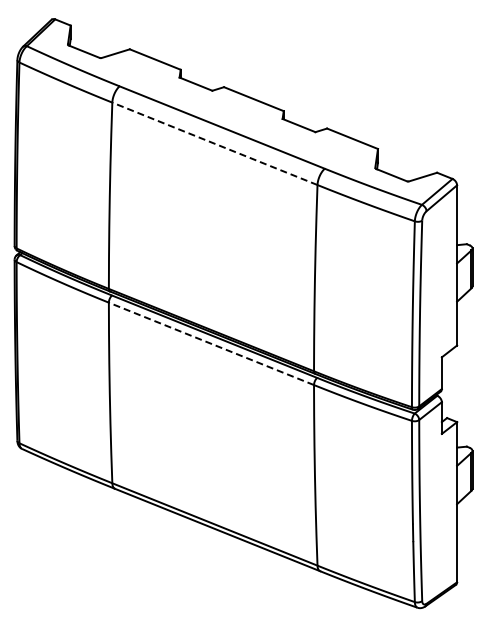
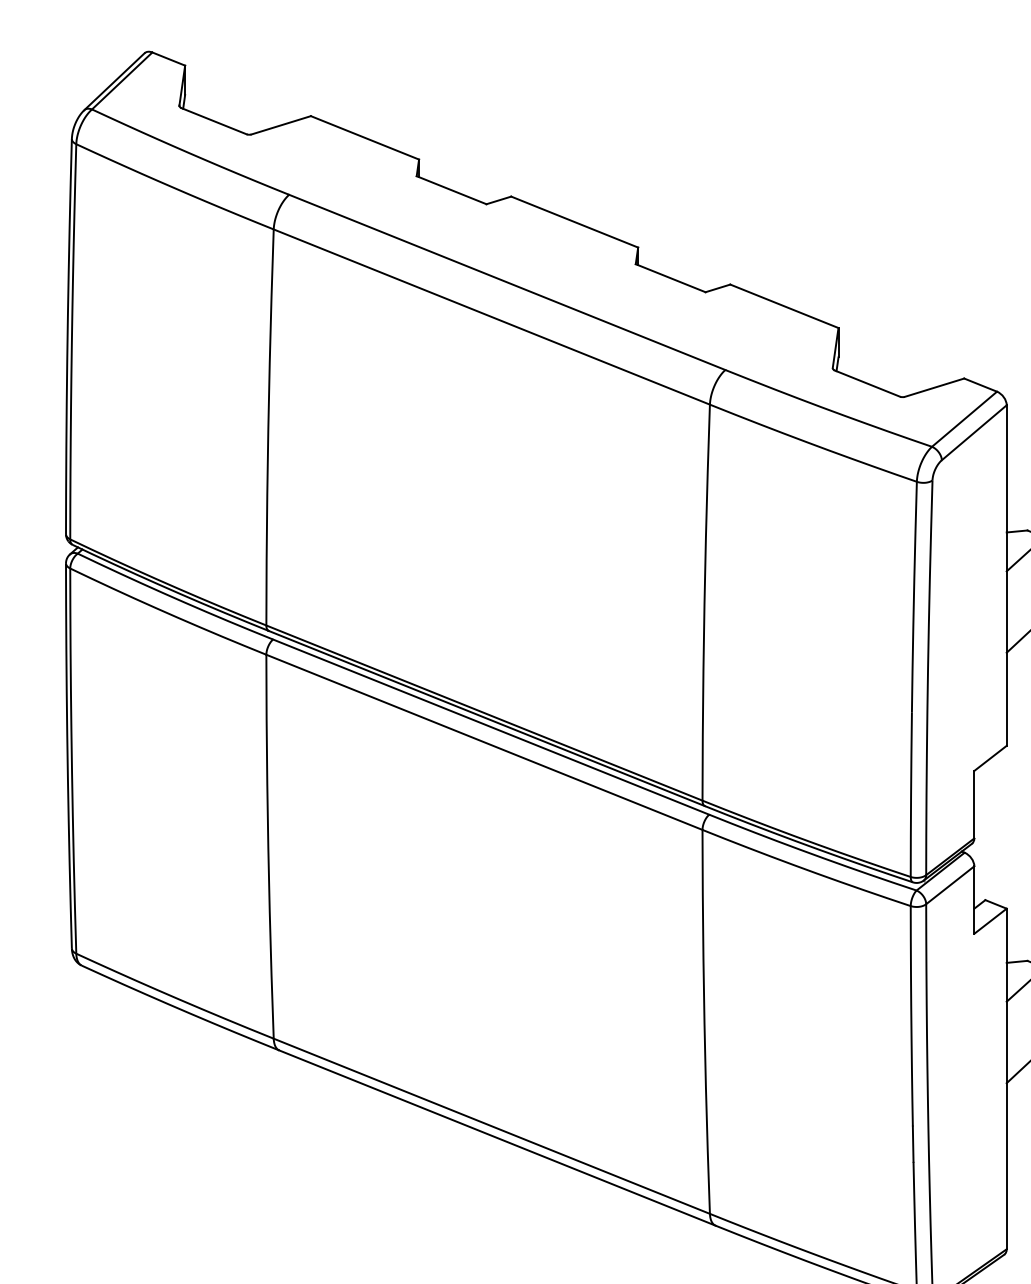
line: (214, 143) -> (490, 316), dashed -> solid
line: (211, 343) -> (484, 741), dashed -> solid

